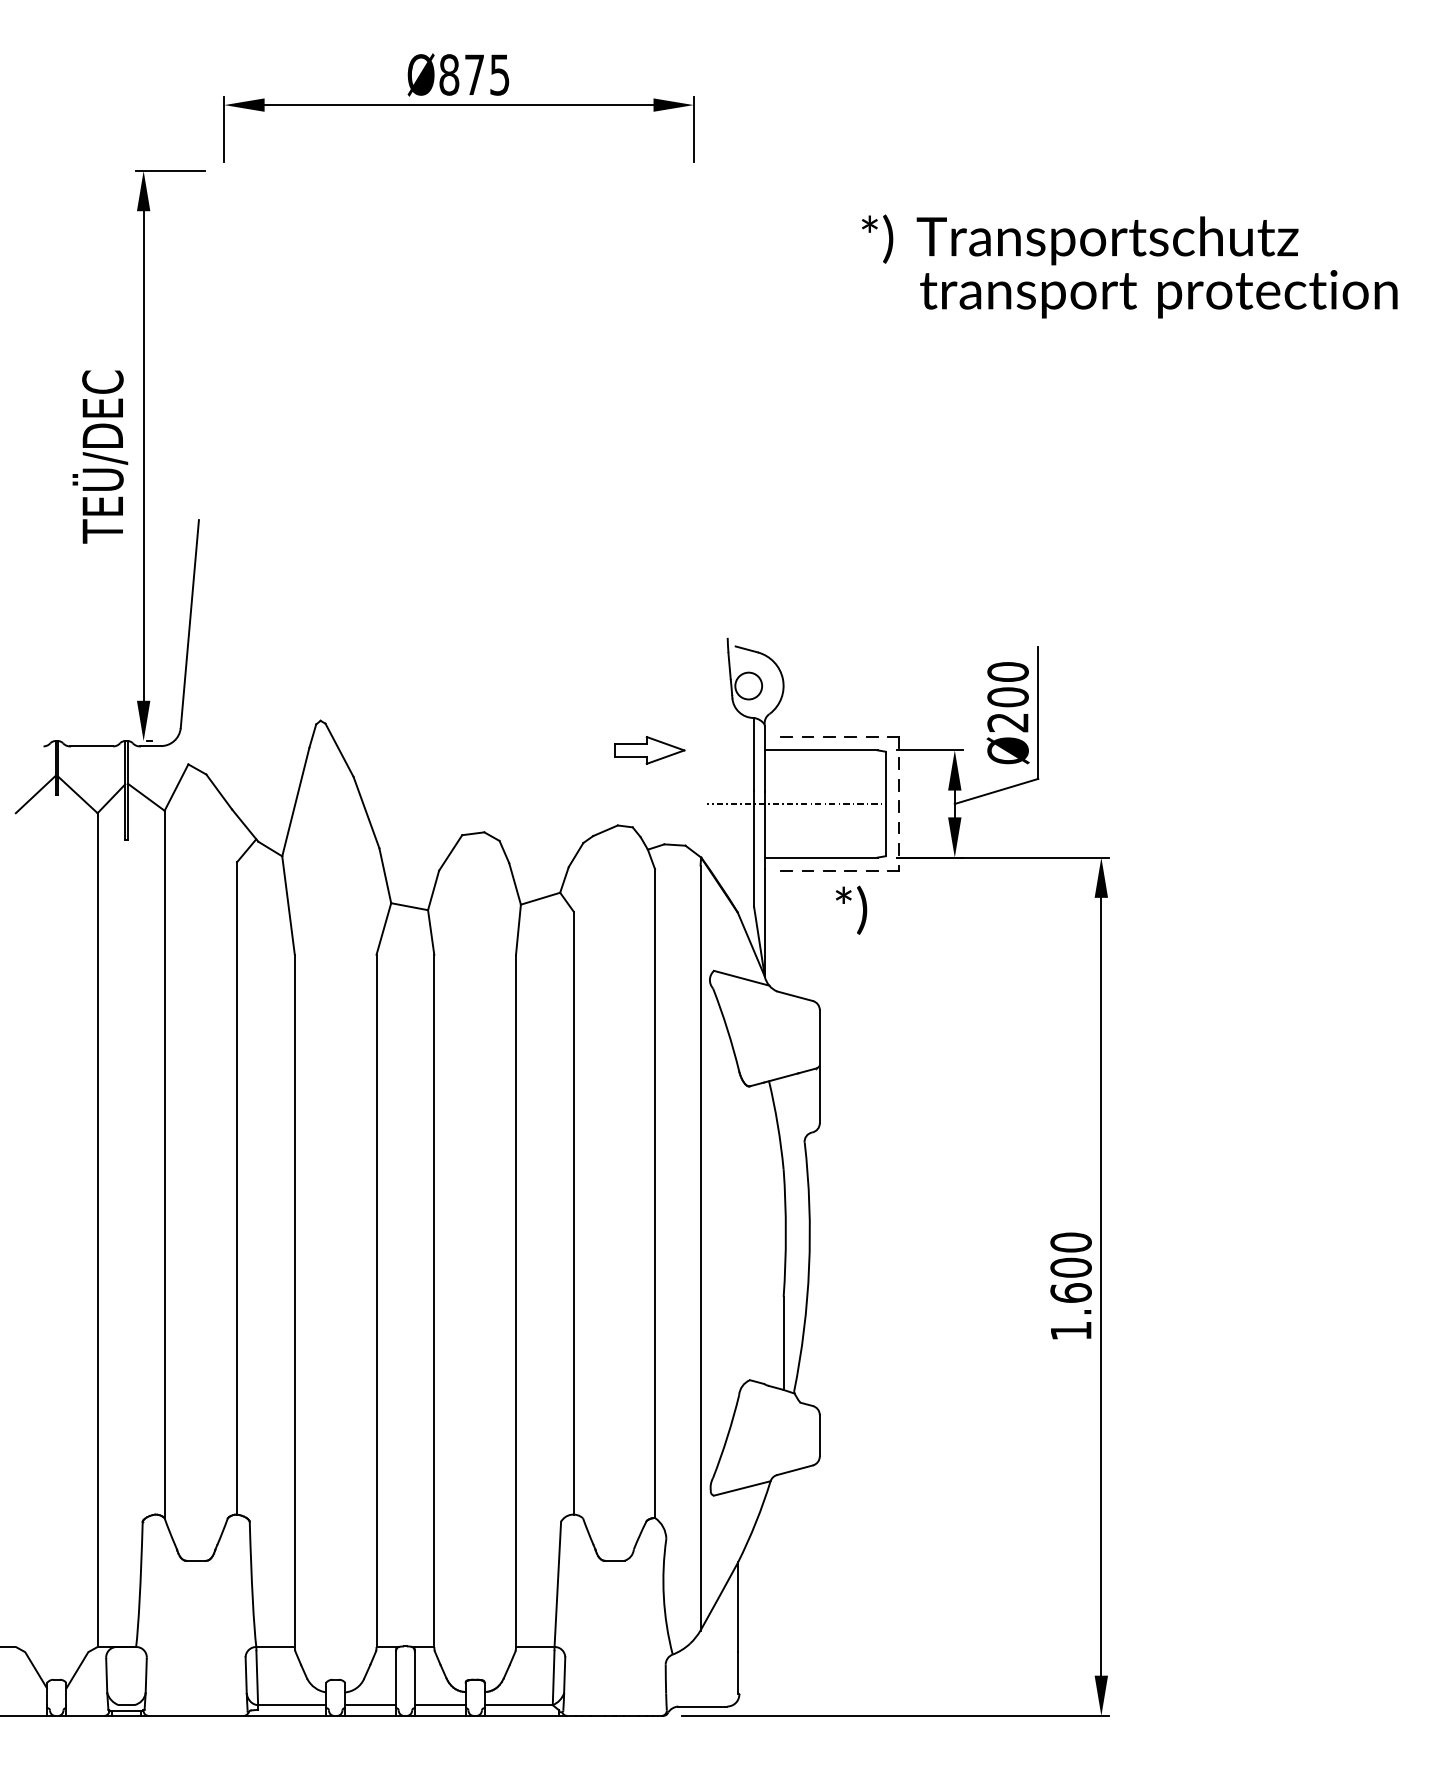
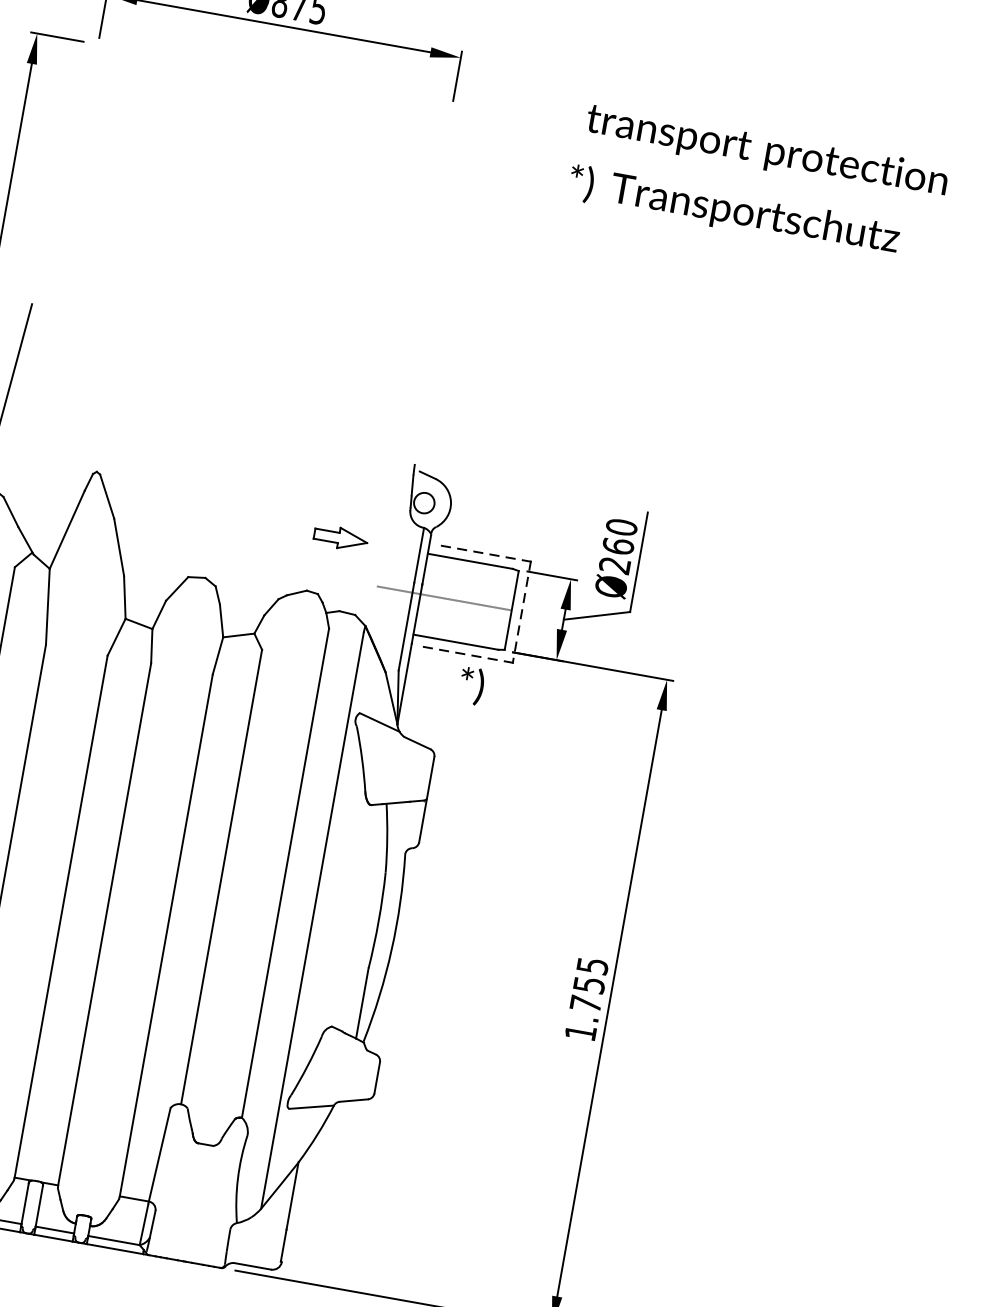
text: (1158, 294) -> (766, 152), moved
text: (1007, 697) -> (617, 546), Ø200 -> Ø260
text: (1070, 1267) -> (588, 984), 1.600 -> 1.755

